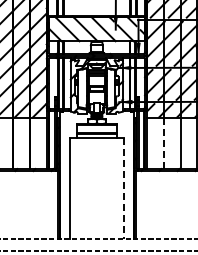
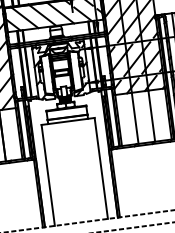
line: (163, 143) -> (134, 118), dashed -> solid
line: (123, 188) -> (101, 168), dashed -> solid

